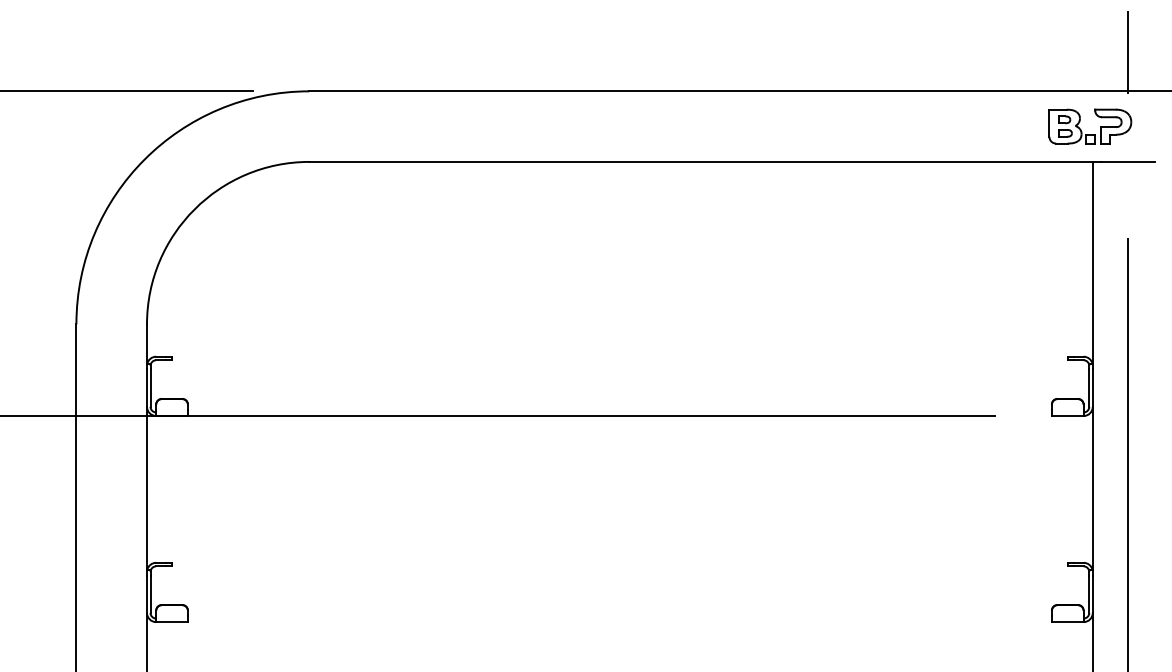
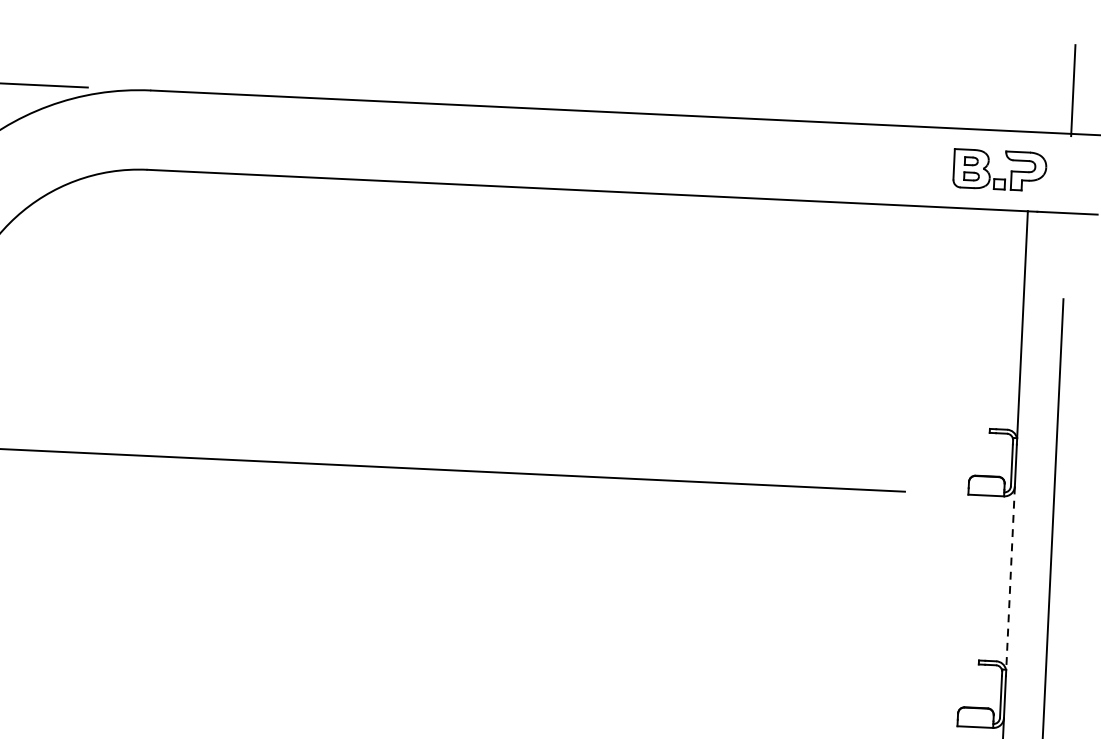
part: (1090, 134) -> (999, 179), moved
line: (1092, 488) -> (1010, 578), solid -> dashed

